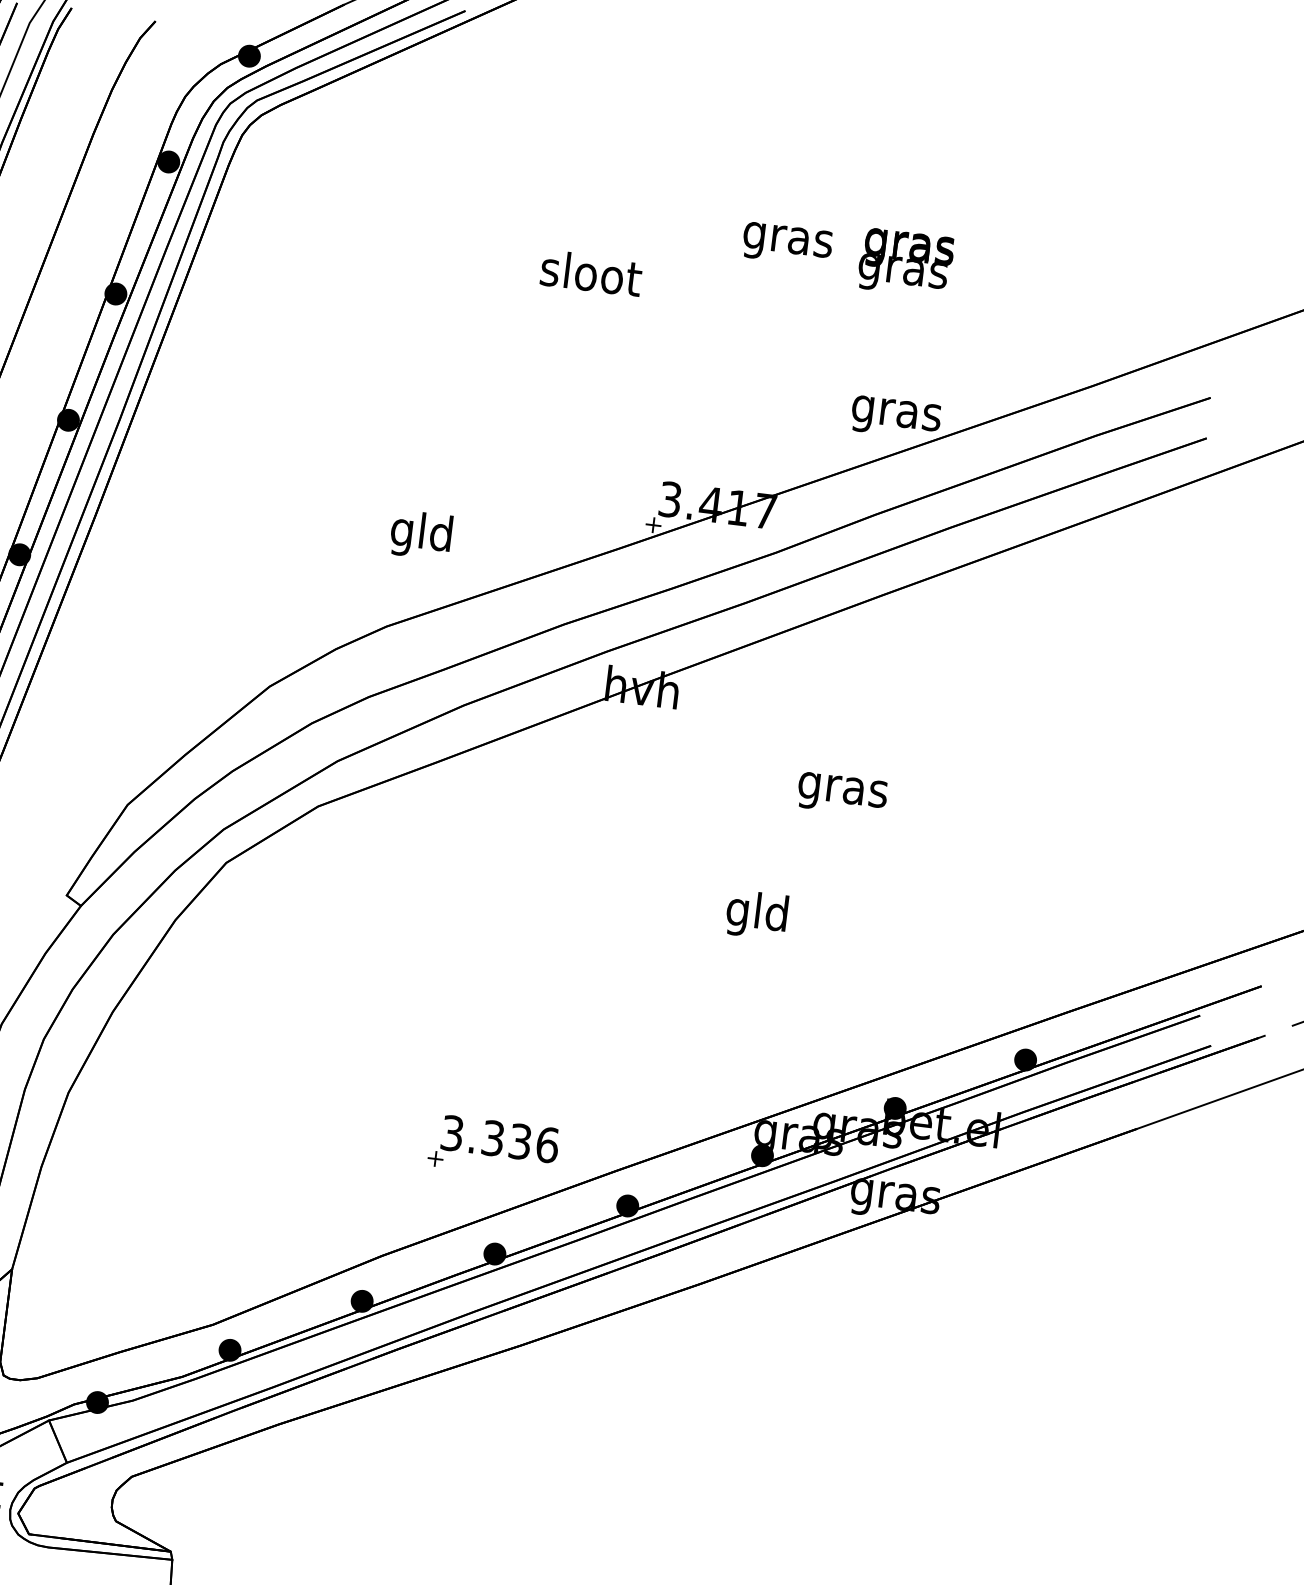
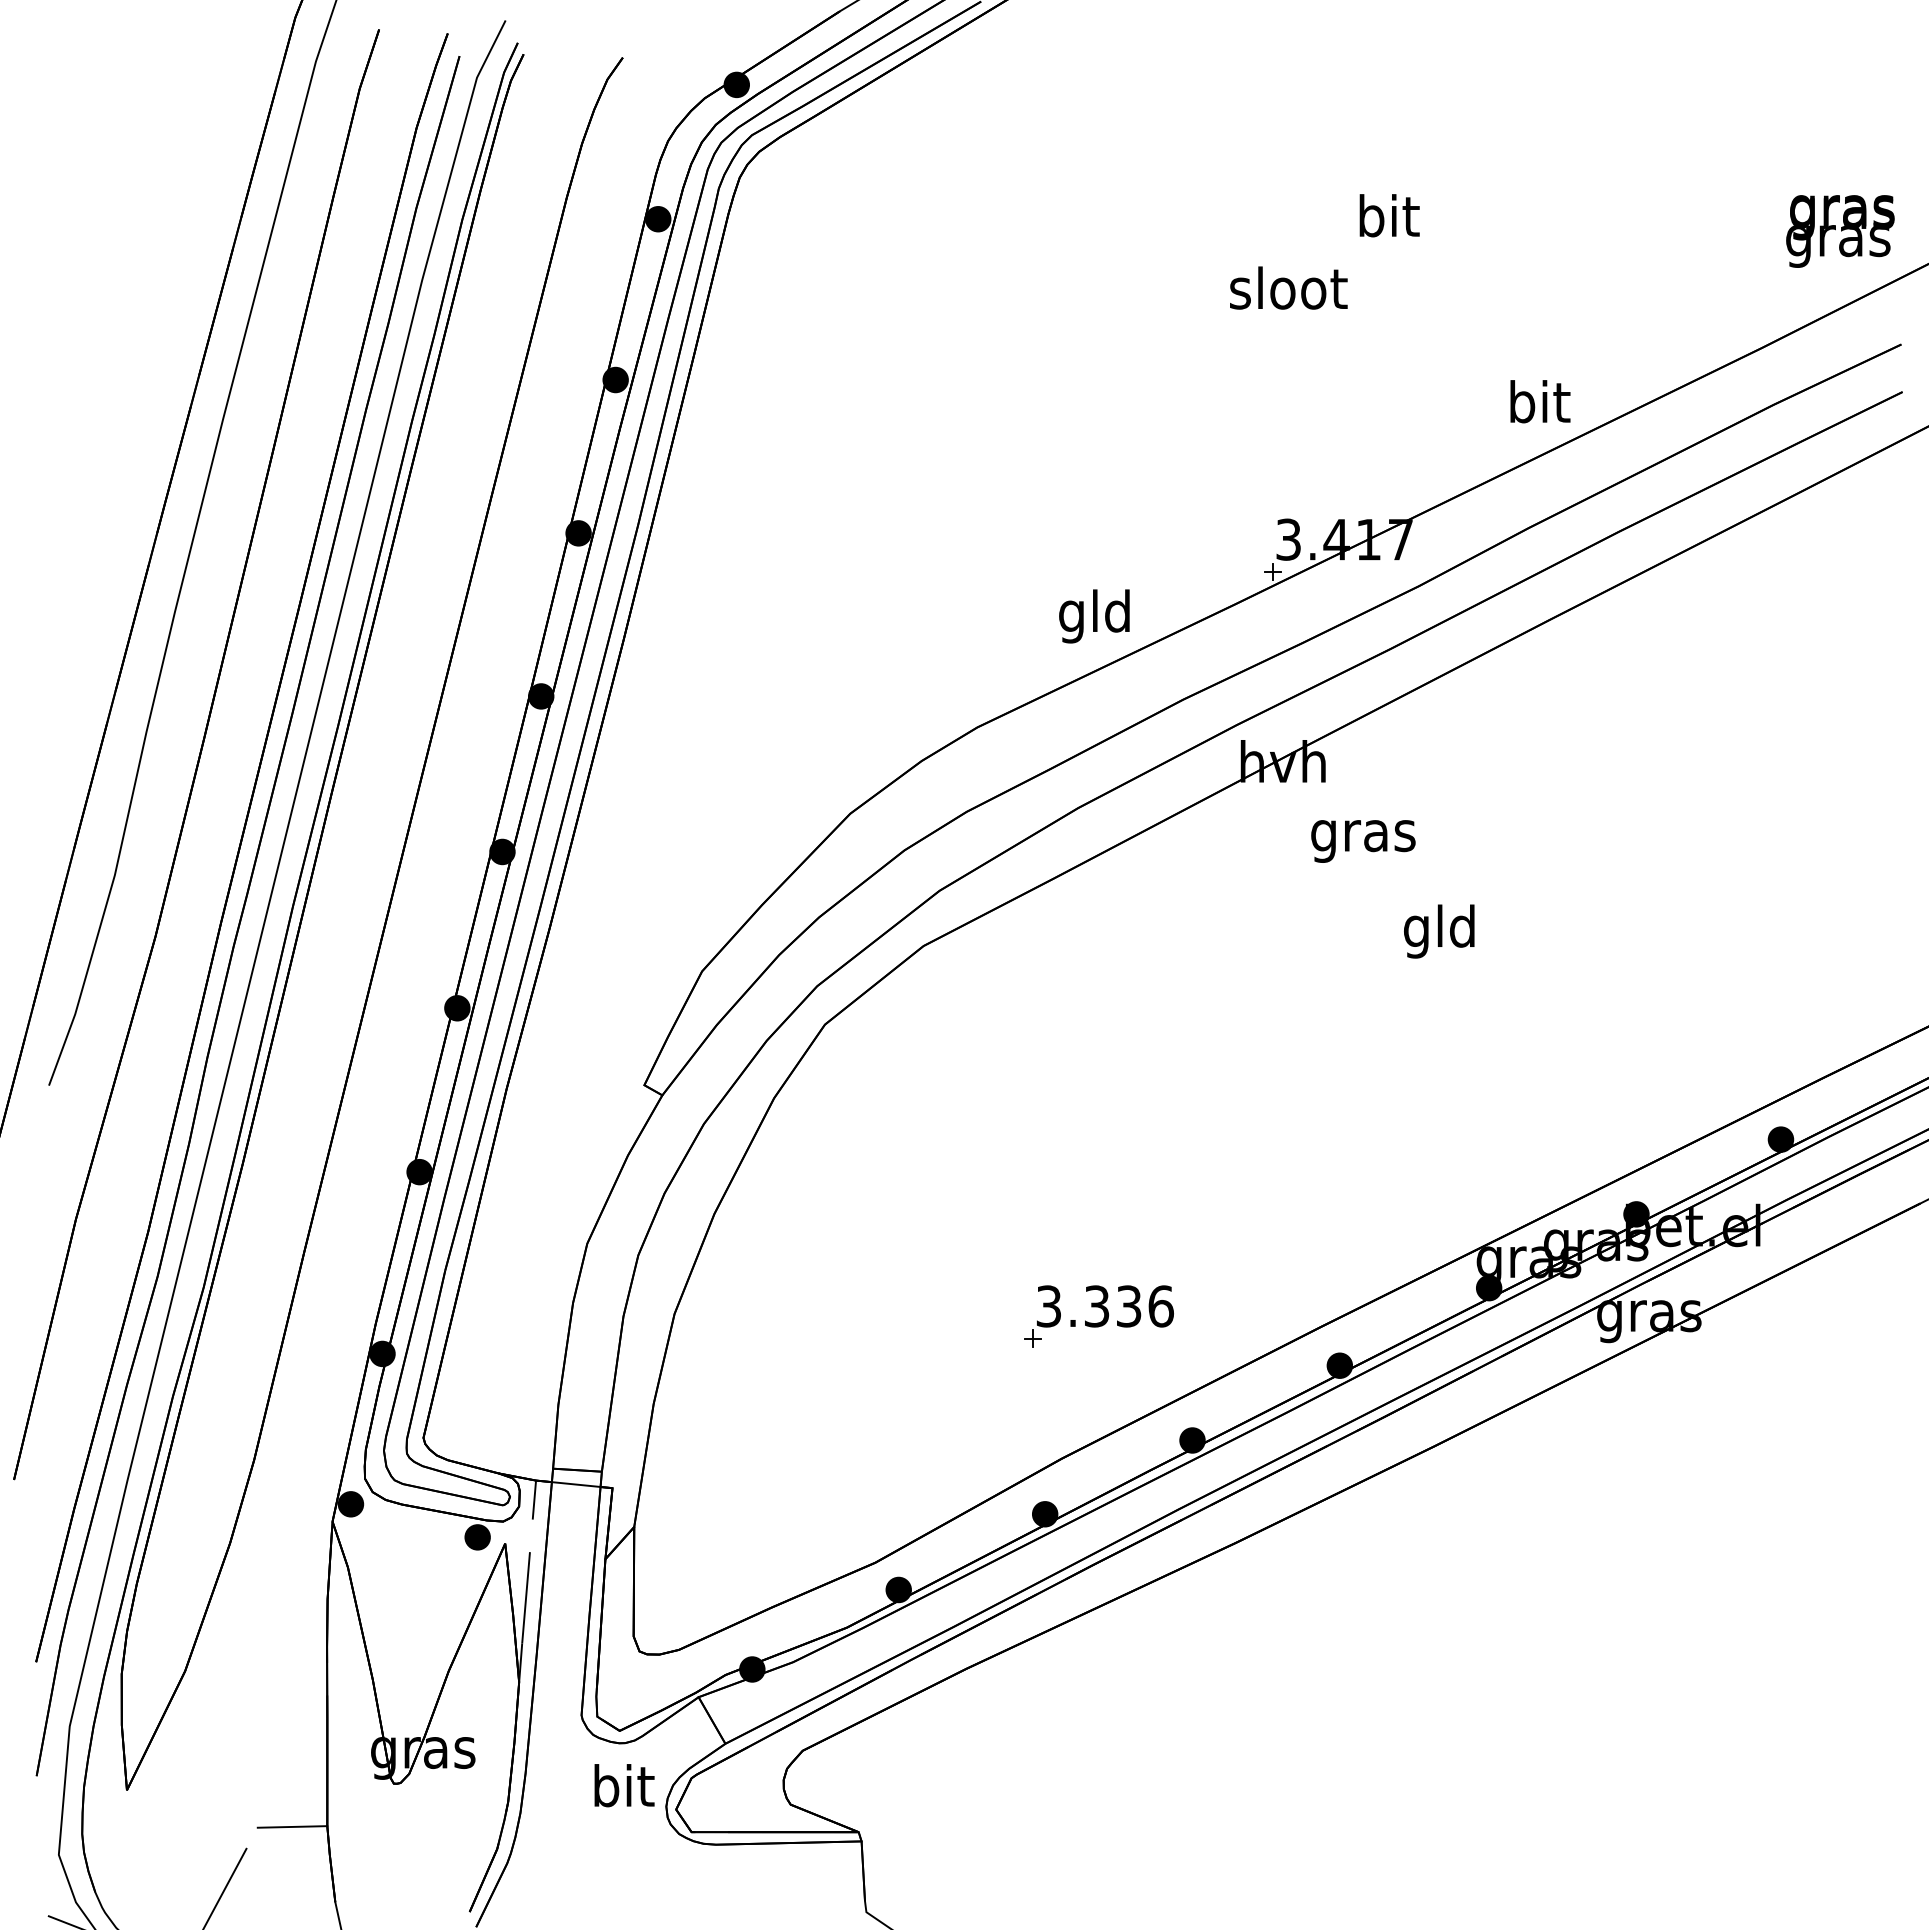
text: (788, 240) -> (1388, 221), gras -> bit
text: (906, 263) -> (1840, 231), moved
text: (591, 272) -> (1288, 287), moved
text: (896, 413) -> (1538, 407), gras -> bit
text: (421, 535) -> (1094, 616), moved
text: (842, 794) -> (1363, 841), moved
text: (757, 915) -> (1439, 931), moved
part: (493, 1147) -> (1098, 1316), moved

